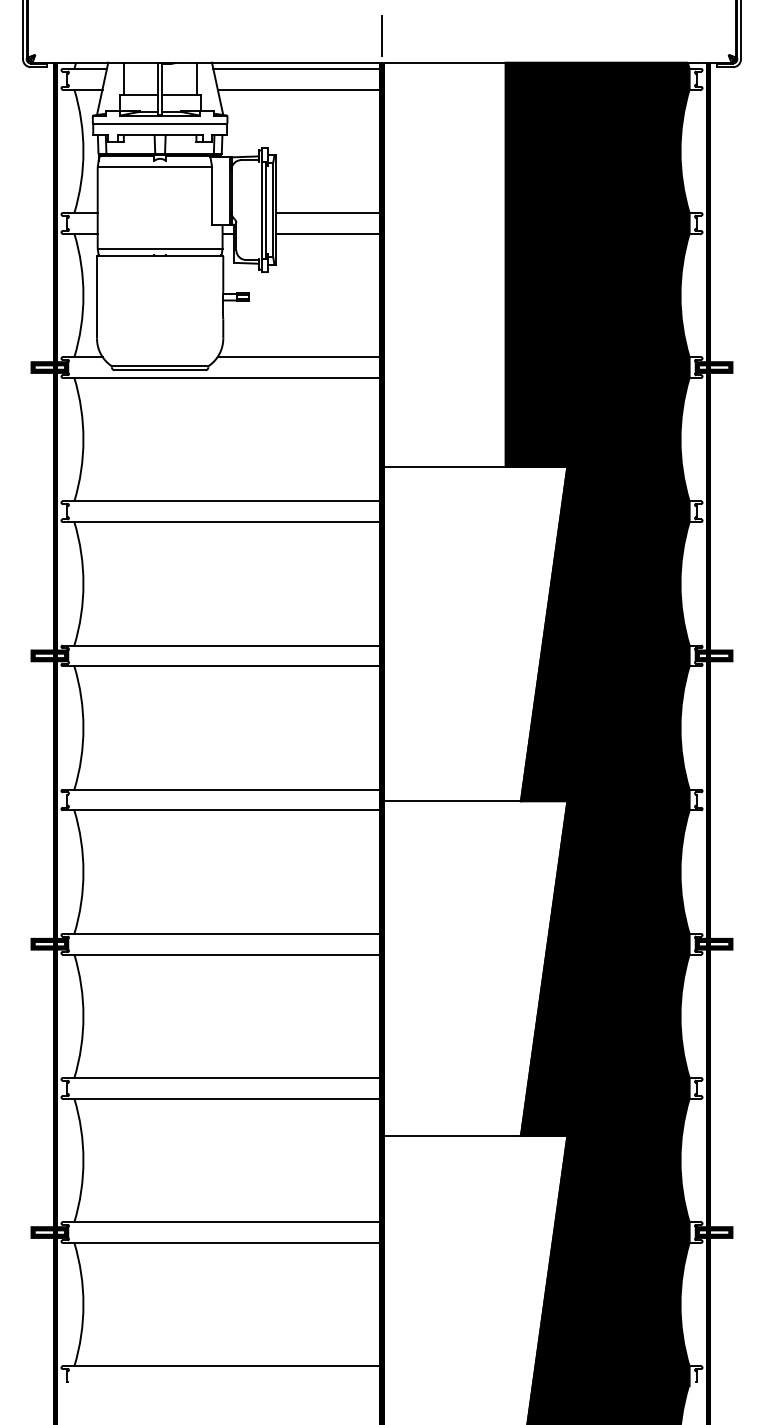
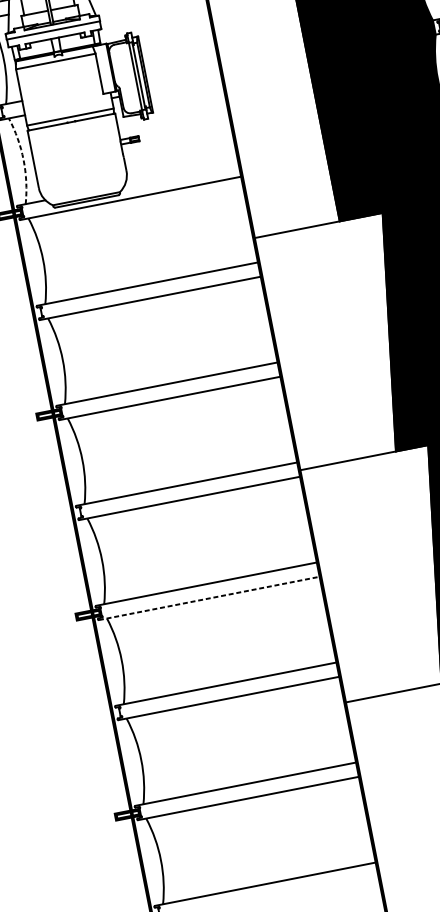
line: (328, 213) -> (182, 69), removed
line: (328, 233) -> (185, 83), removed
arc: (83, 295) -> (23, 160), solid -> dashed
line: (299, 357) -> (181, 173), removed
line: (222, 954) -> (209, 598), solid -> dashed

